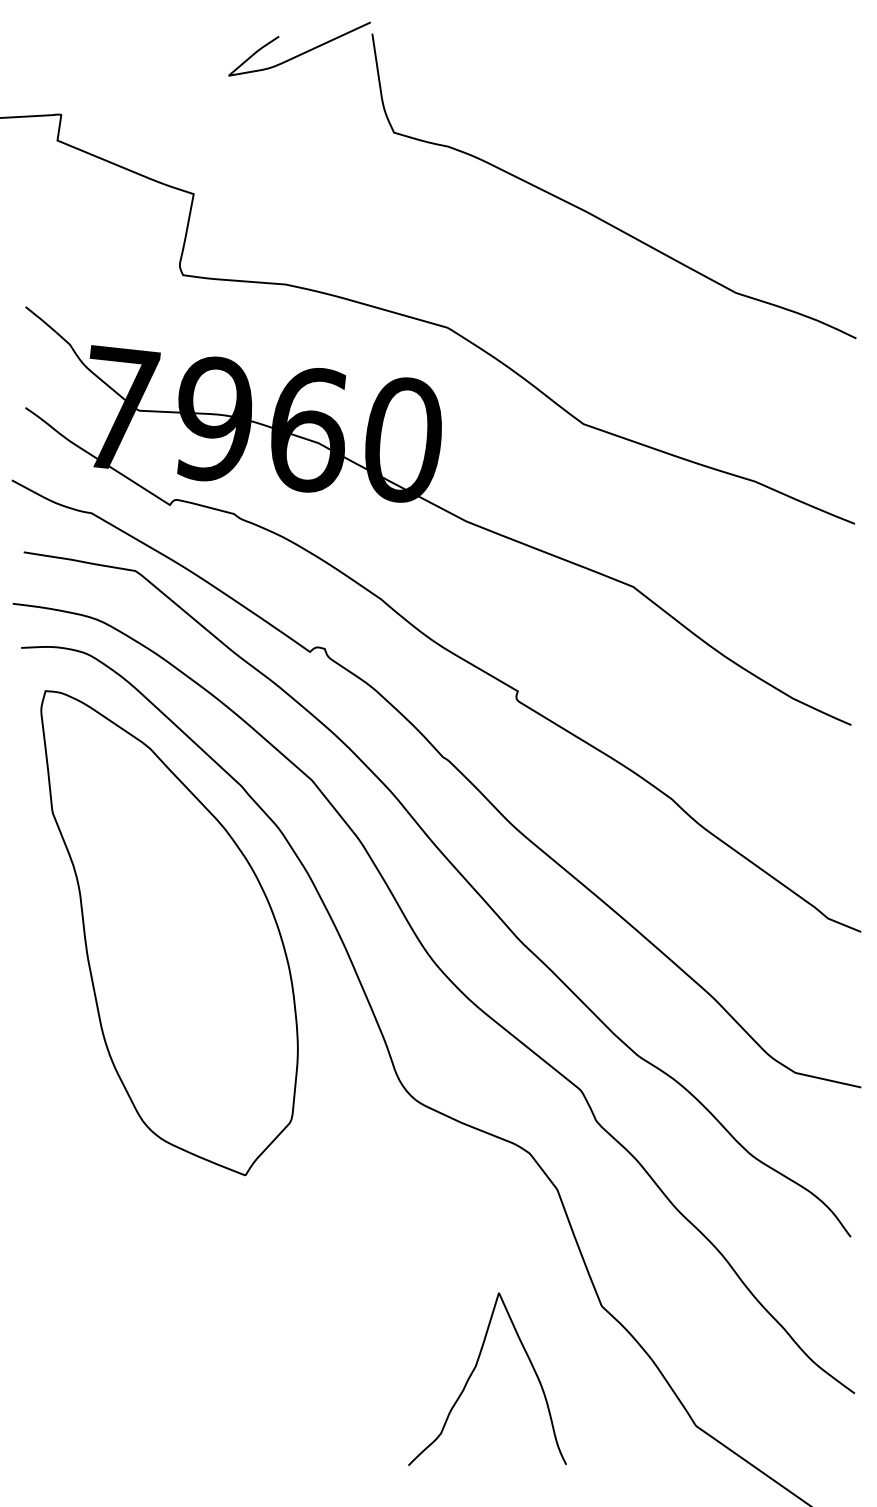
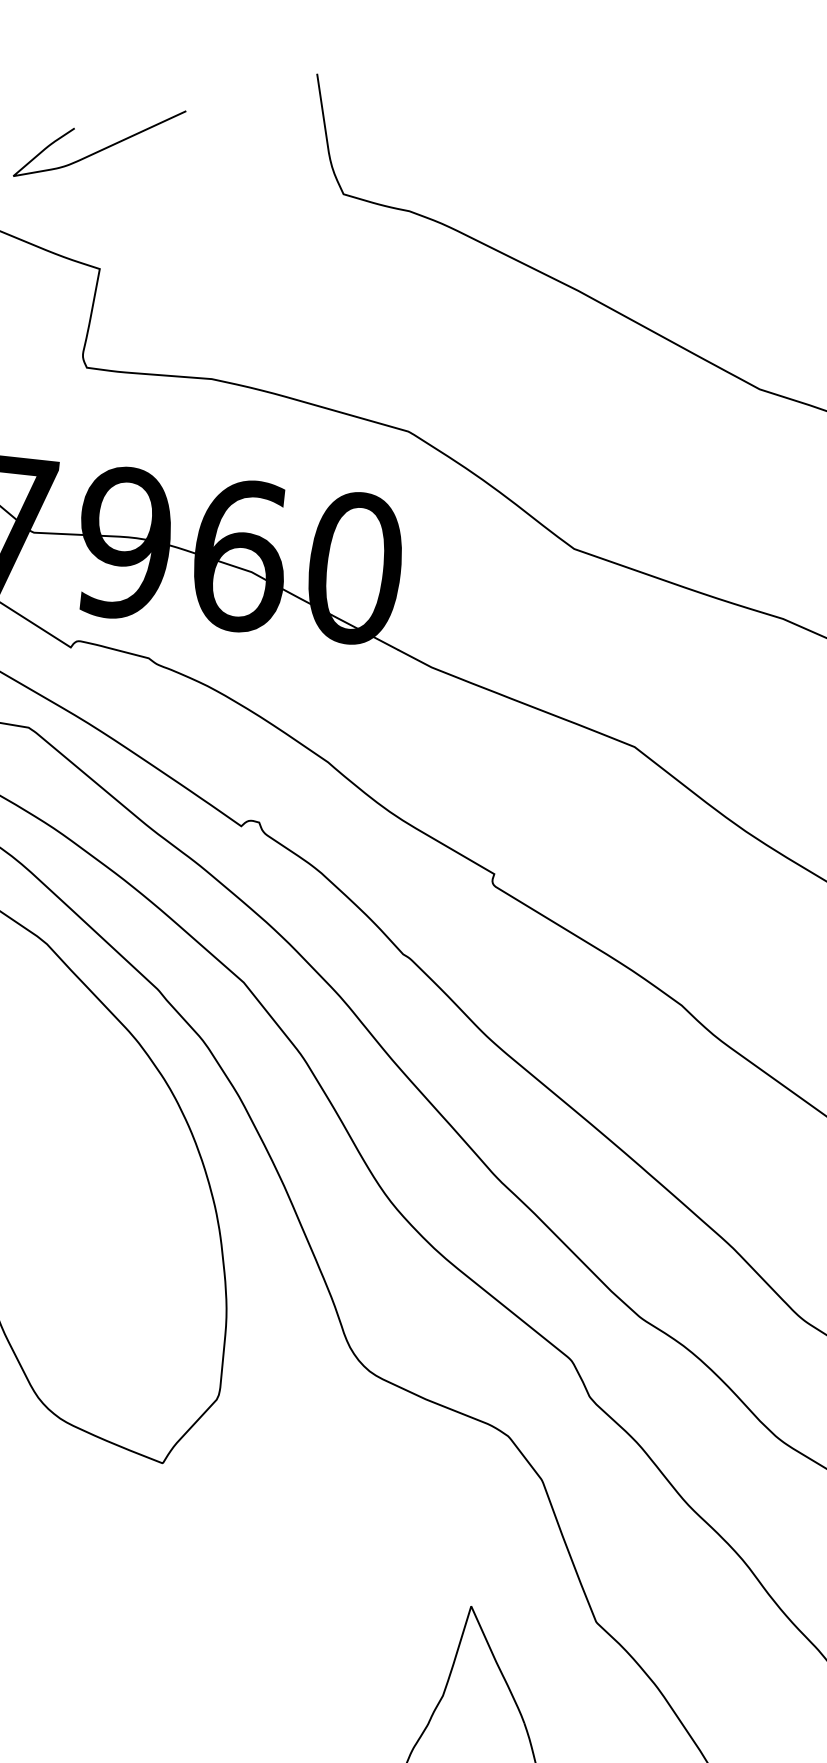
curve: (302, 52) -> (103, 147), moved

